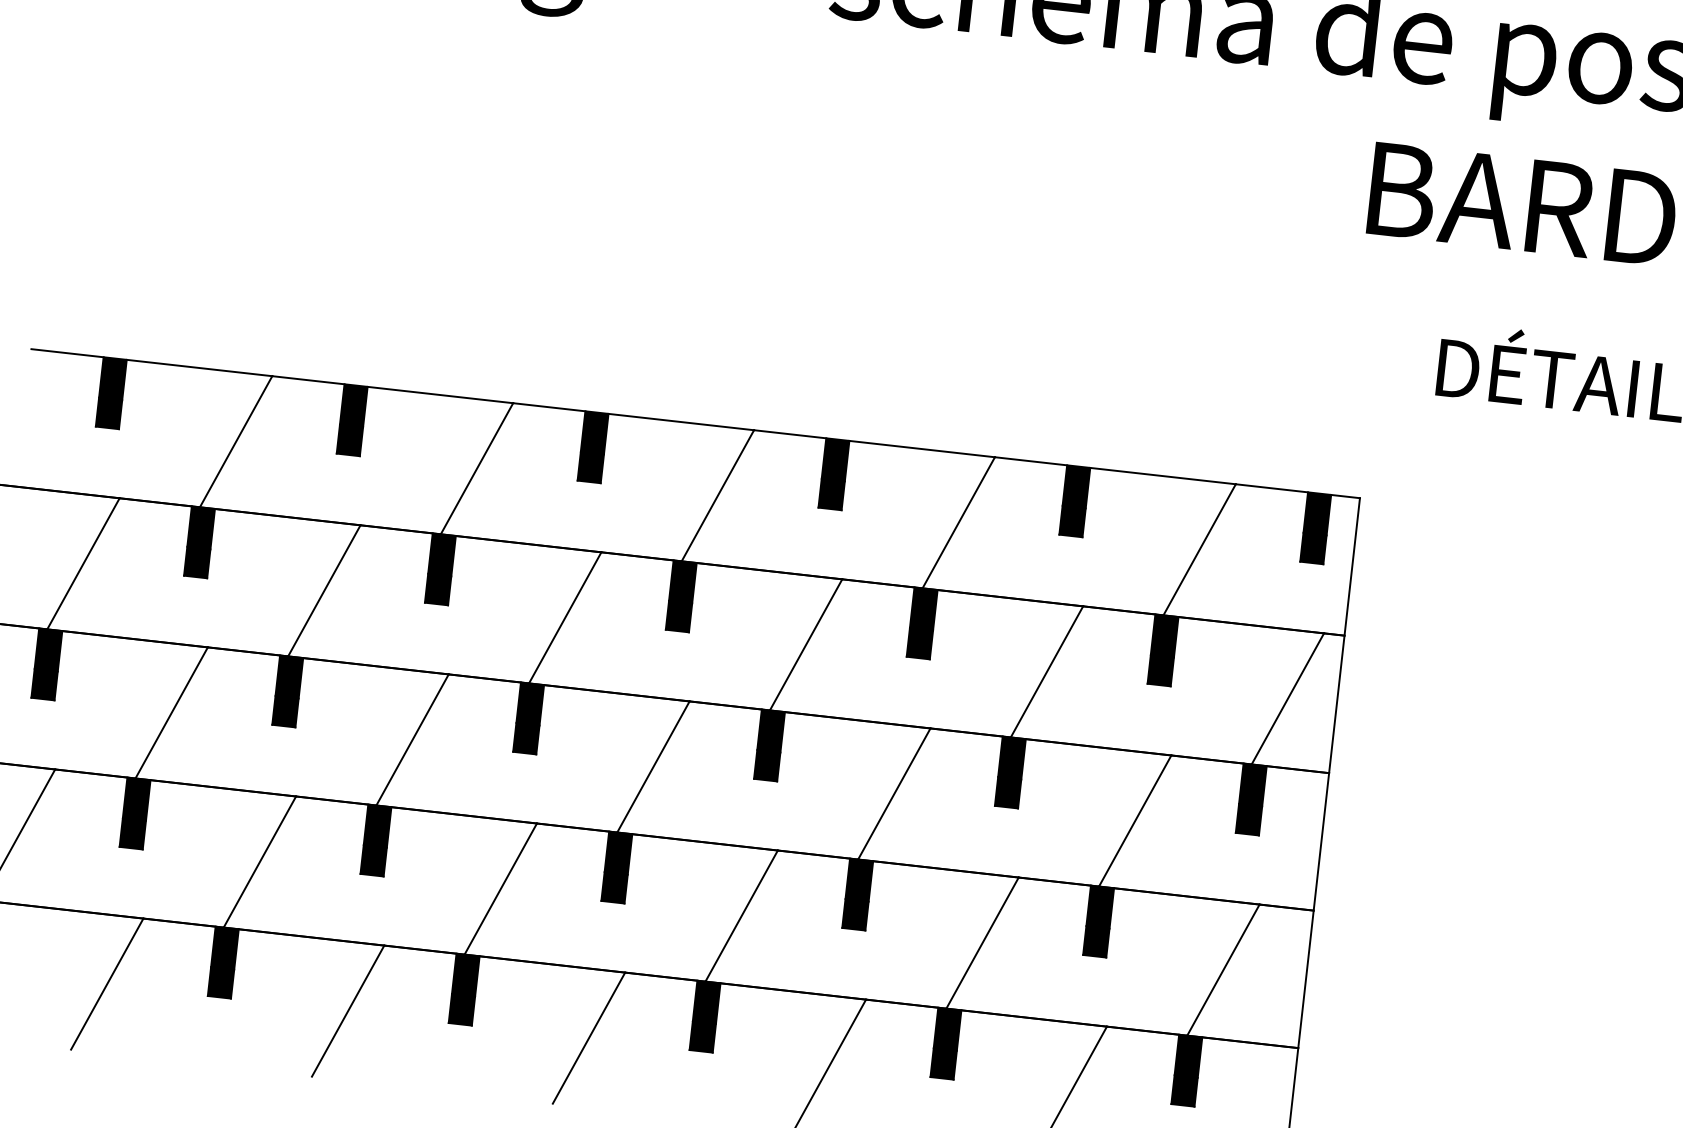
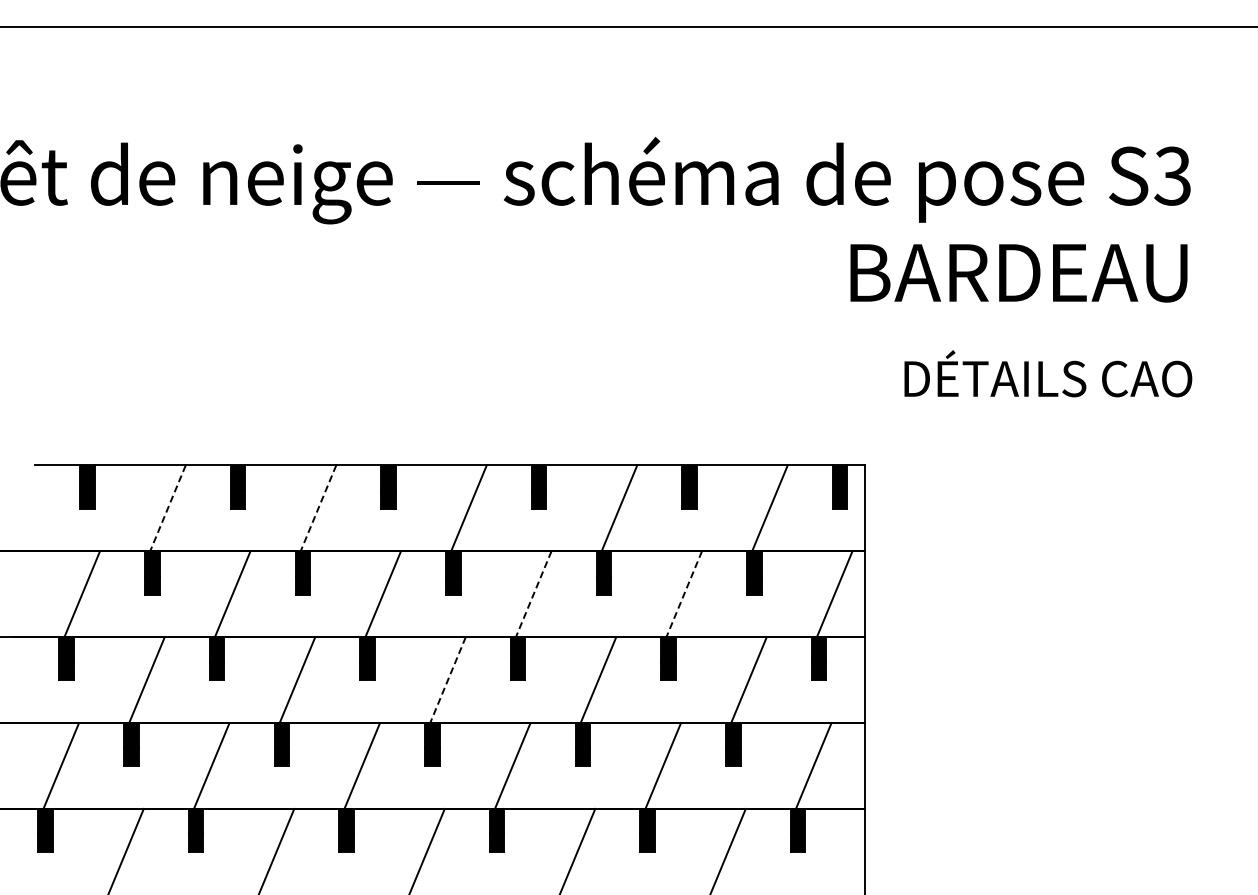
line: (235, 441) -> (167, 508), solid -> dashed
line: (477, 469) -> (318, 508), solid -> dashed
line: (805, 645) -> (533, 594), solid -> dashed
line: (1047, 672) -> (684, 594), solid -> dashed
line: (652, 767) -> (447, 680), solid -> dashed

